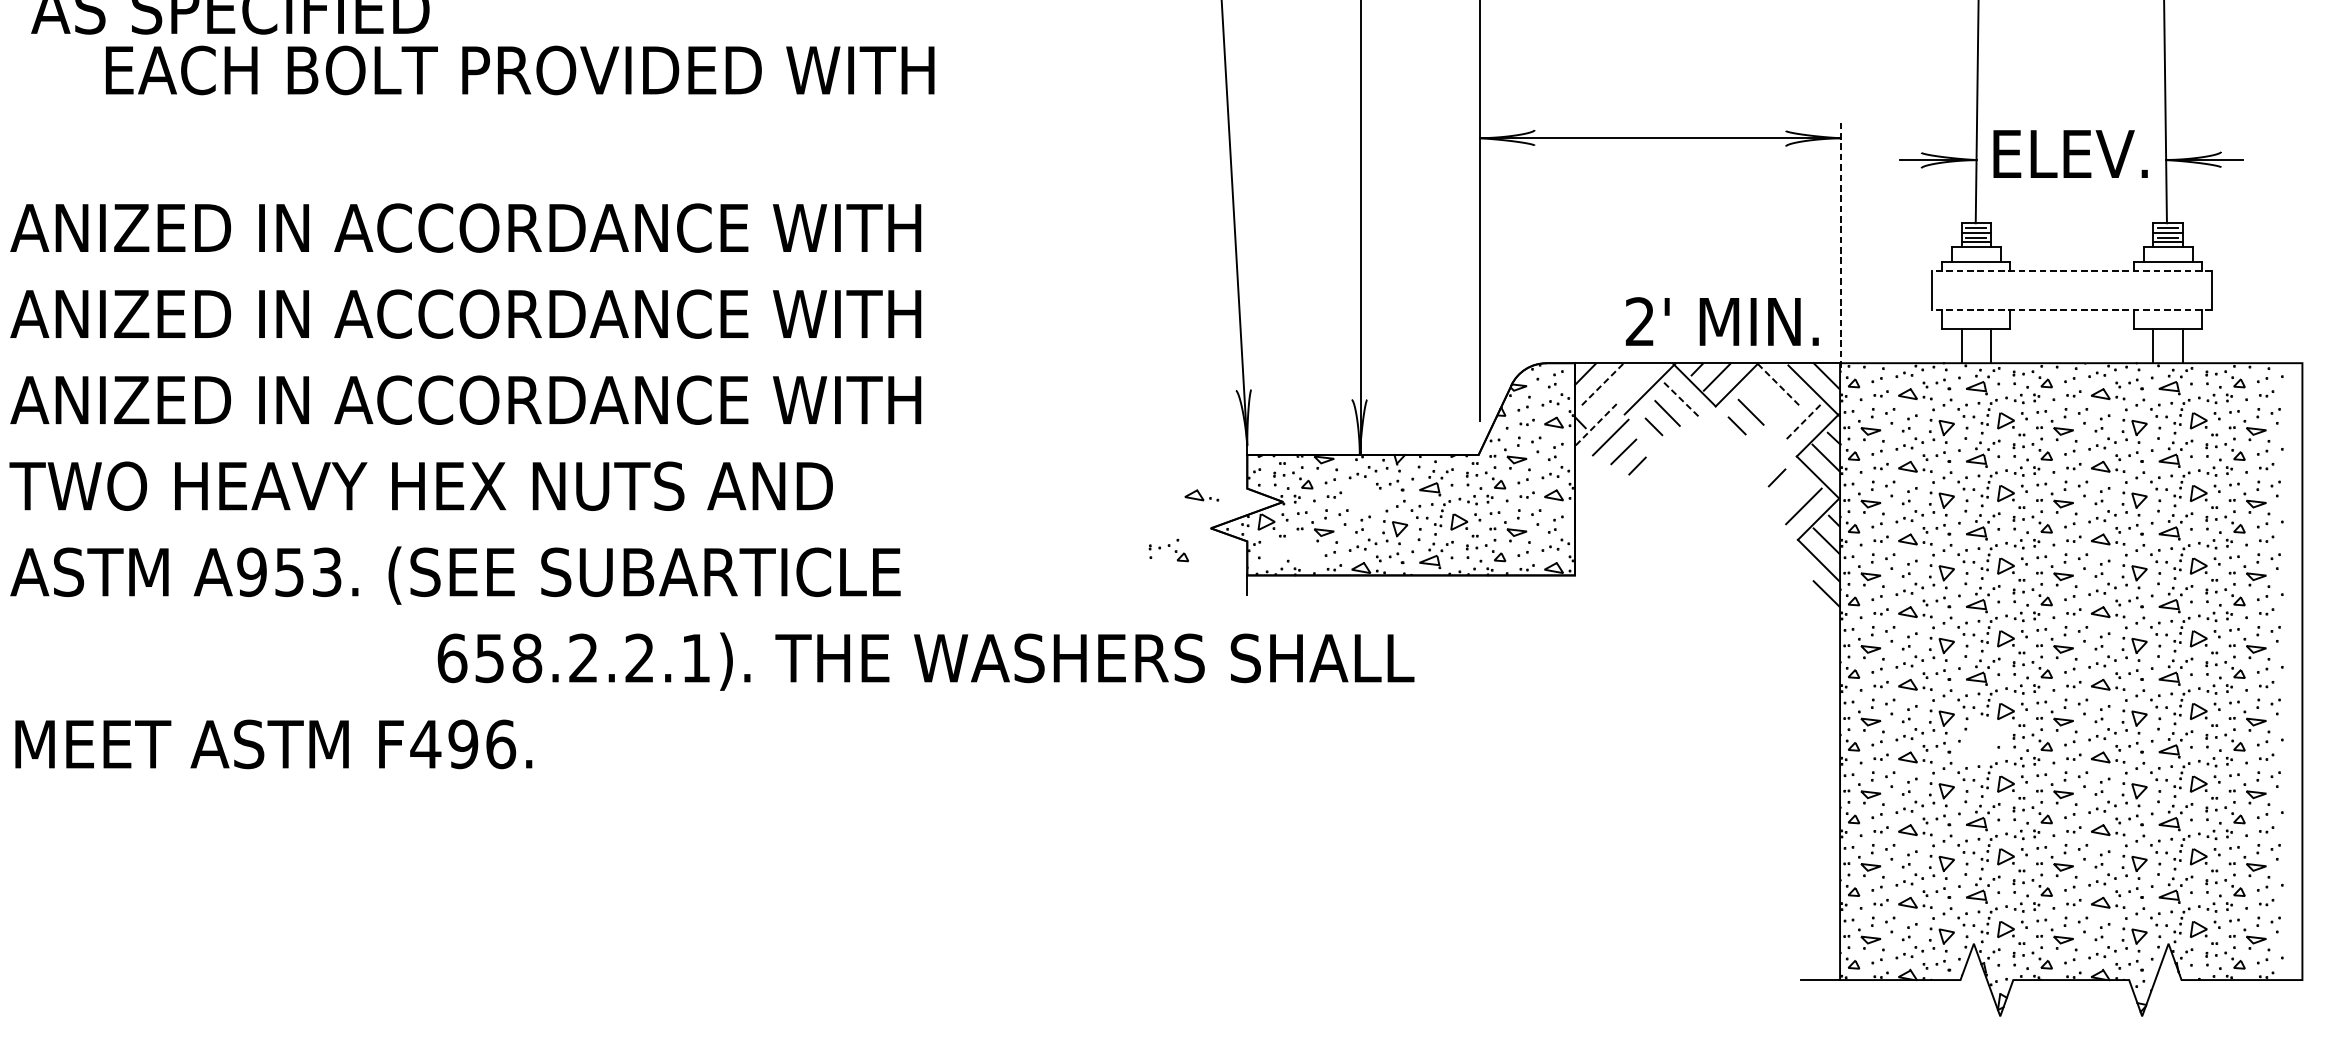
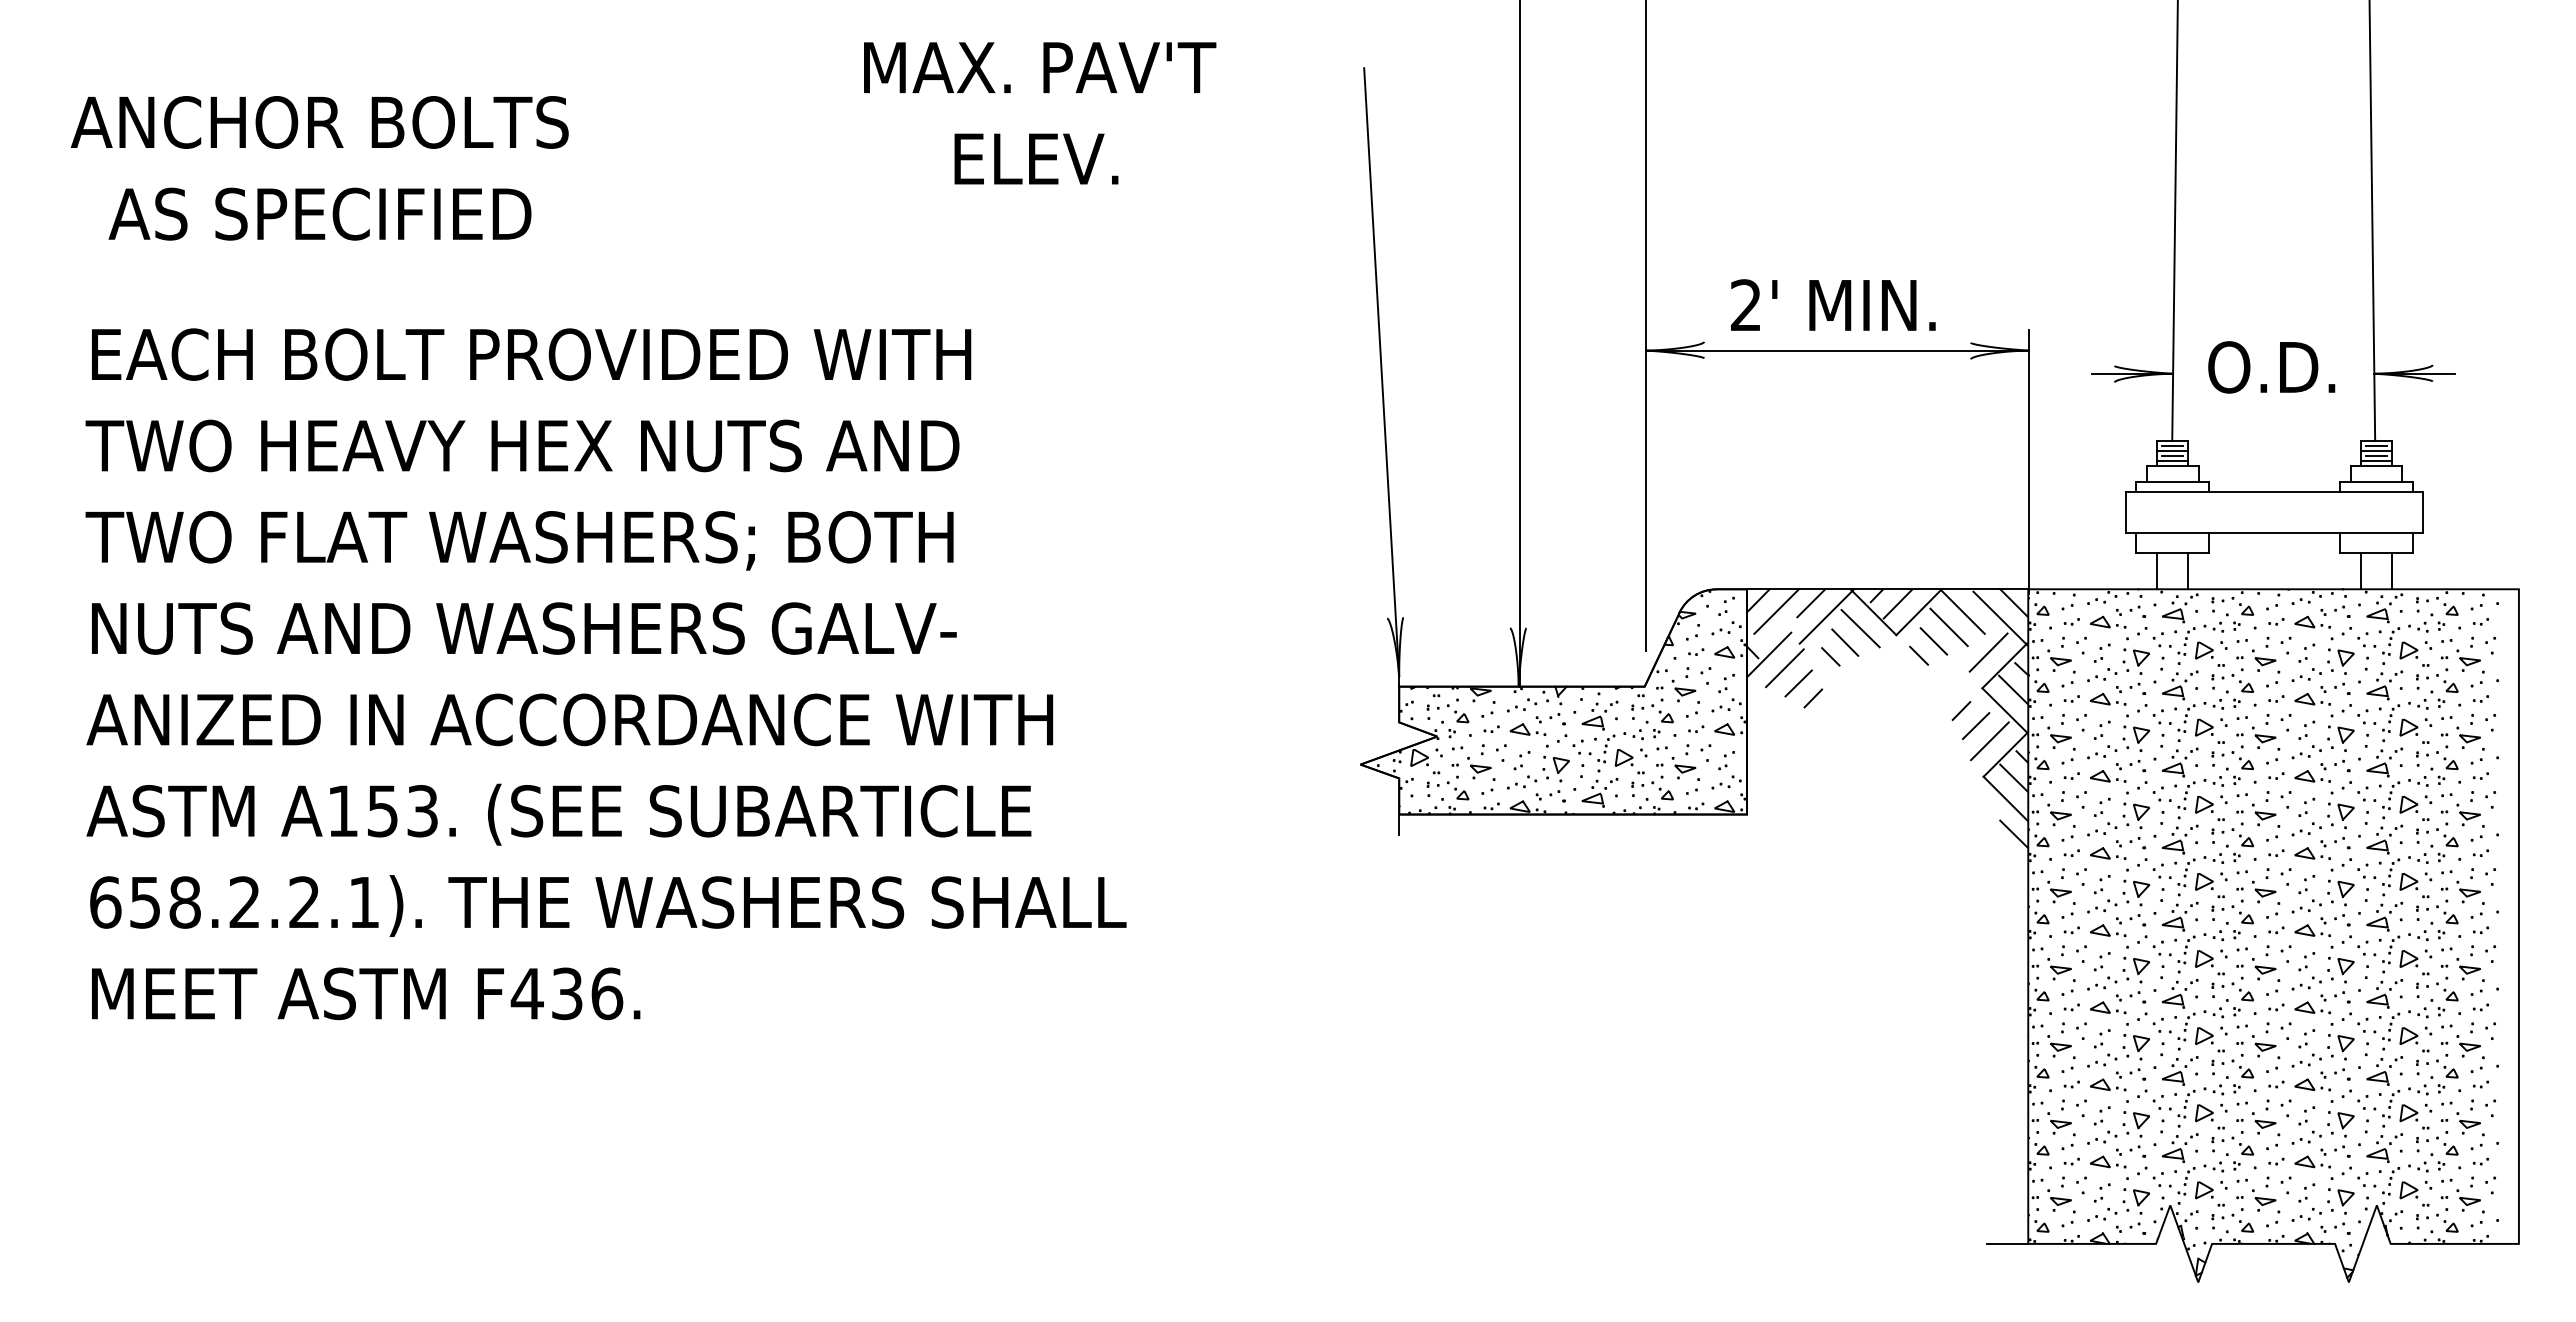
text: (520, 70) -> (531, 354), moved
text: (2070, 154) -> (2272, 367), ELEV. -> O.D.
text: (465, 227) -> (569, 445), ANIZED IN ACCORDANCE WITH -> TWO HEAVY HEX NUTS AND
line: (1841, 243) -> (2029, 462), dashed -> solid
line: (2072, 271) -> (2274, 491), dashed -> solid
line: (2072, 309) -> (2274, 532), dashed -> solid
text: (465, 317) -> (569, 540), ANIZED IN ACCORDANCE WITH -> TWO FLAT WASHERS; BOTH
text: (1722, 320) -> (1833, 304), moved
line: (1634, 376) -> (1810, 603), added
line: (1602, 385) -> (1776, 612), dashed -> solid
line: (1778, 385) -> (1962, 612), dashed -> solid
line: (1764, 399) -> (1948, 627), added
text: (465, 400) -> (569, 628), ANIZED IN ACCORDANCE WITH -> NUTS AND WASHERS GALV-
line: (1681, 400) -> (1860, 628), dashed -> solid
line: (1802, 422) -> (1988, 652), dashed -> solid
line: (1596, 424) -> (1769, 654), dashed -> solid
text: (465, 485) -> (569, 719), TWO HEAVY HEX NUTS AND -> ANIZED IN ACCORDANCE WITH
line: (1790, 492) -> (1975, 726), added
part: (1201, 495) -> (1527, 729), moved
part: (1168, 549) -> (1447, 787), moved
text: (251, 572) -> (342, 811), A953. -> A153.
text: (926, 661) -> (608, 905), moved
part: (1982, 740) -> (2179, 989), added
text: (462, 744) -> (566, 993), F496. -> F436.

